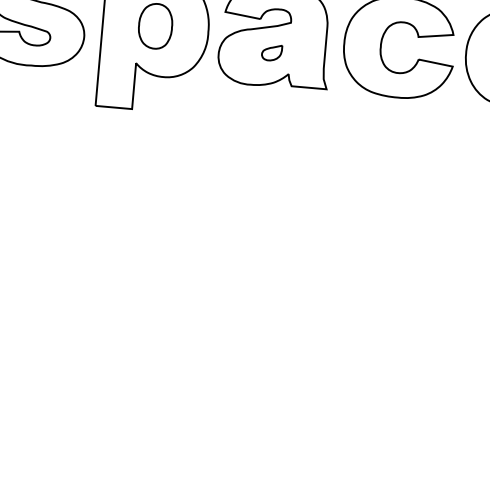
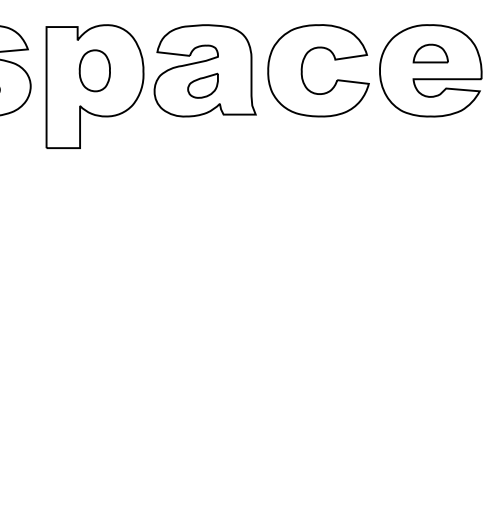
part: (271, 52) -> (202, 85), size x1.67

